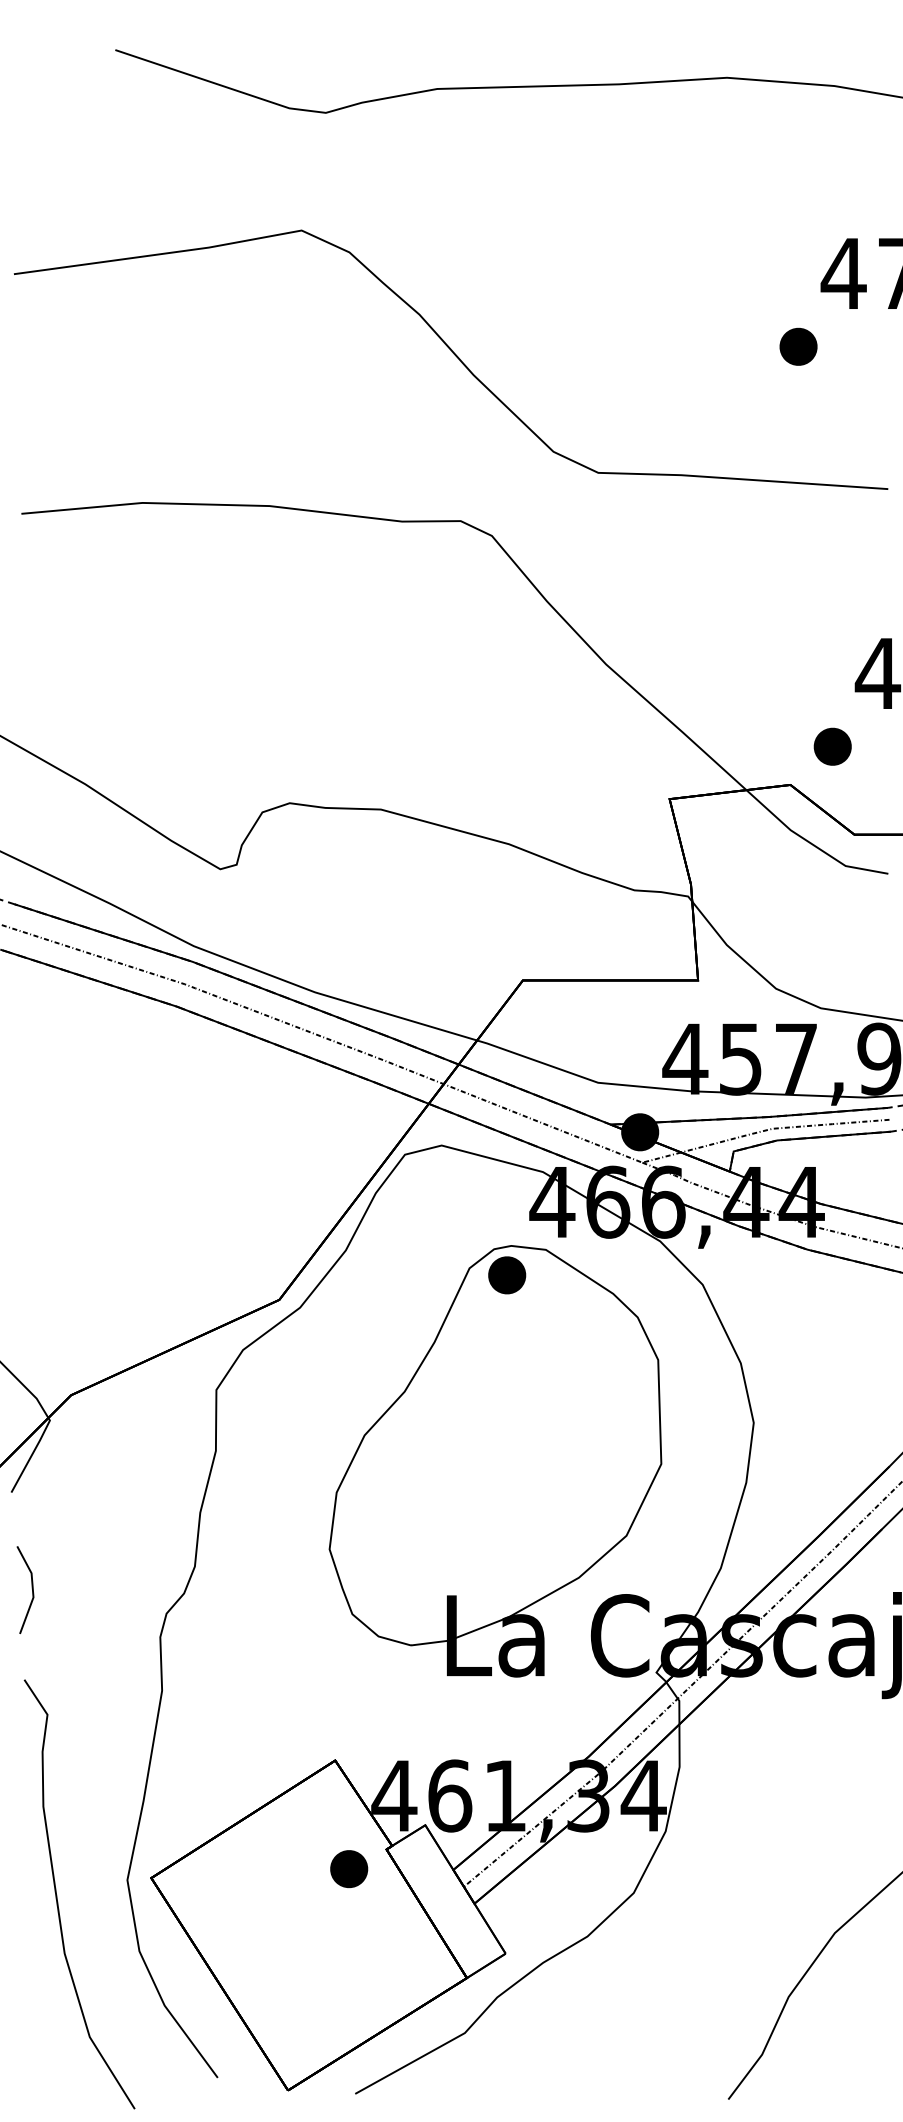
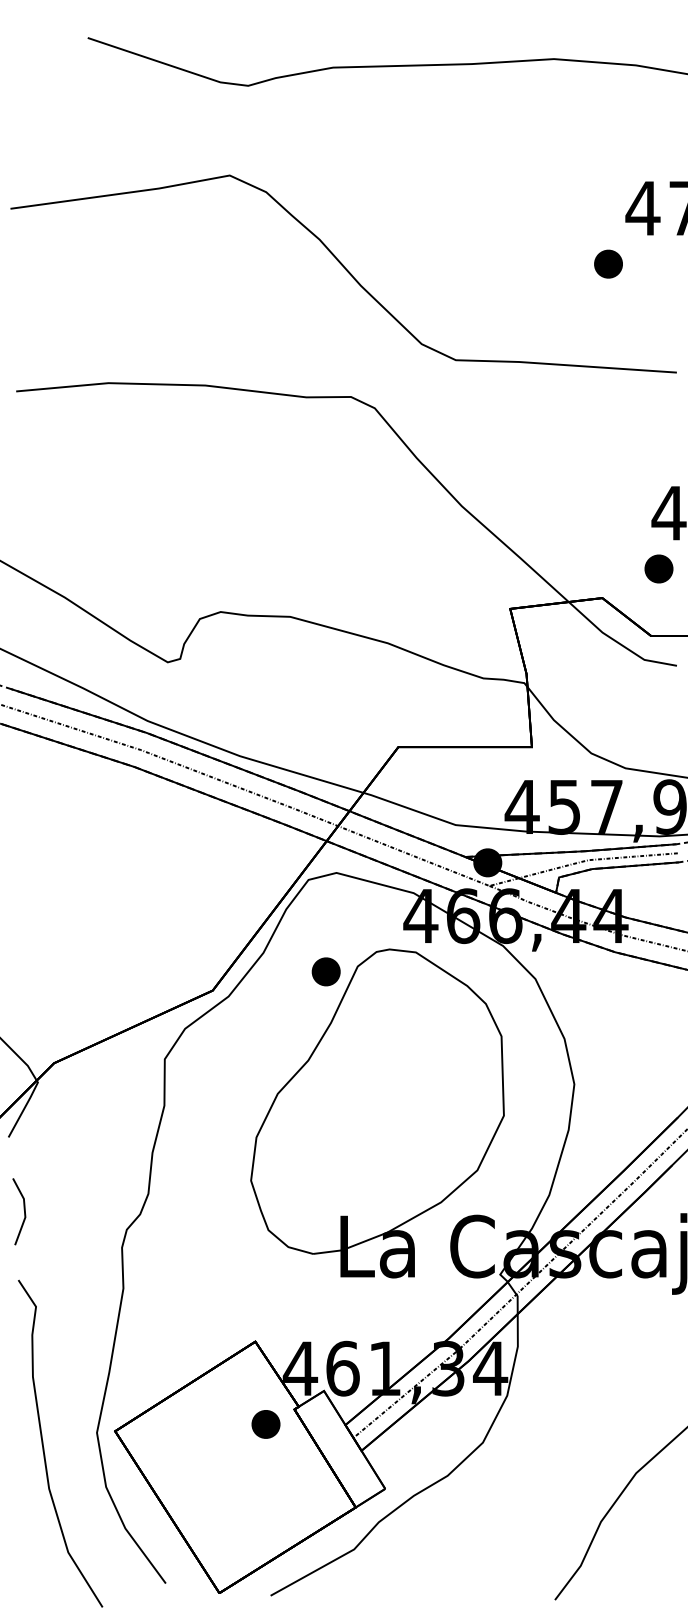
part: (832, 746) -> (658, 568), moved
part: (507, 1275) -> (326, 971), moved

